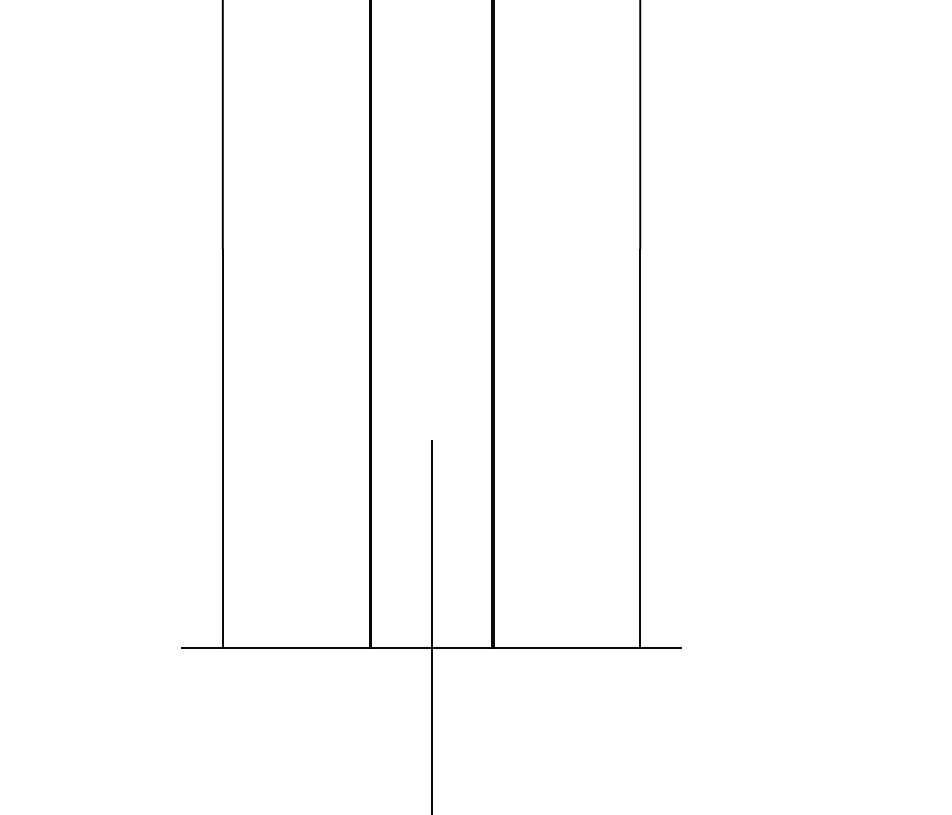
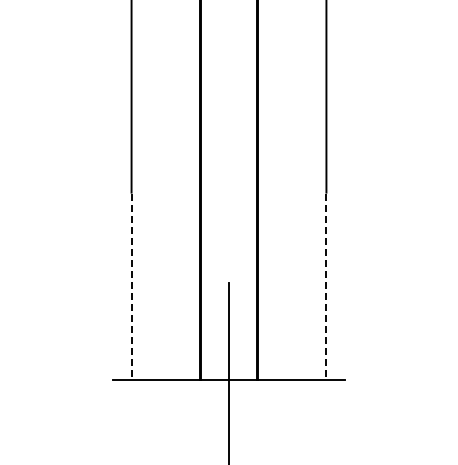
line: (222, 450) -> (131, 287), solid -> dashed
line: (640, 450) -> (326, 287), solid -> dashed

